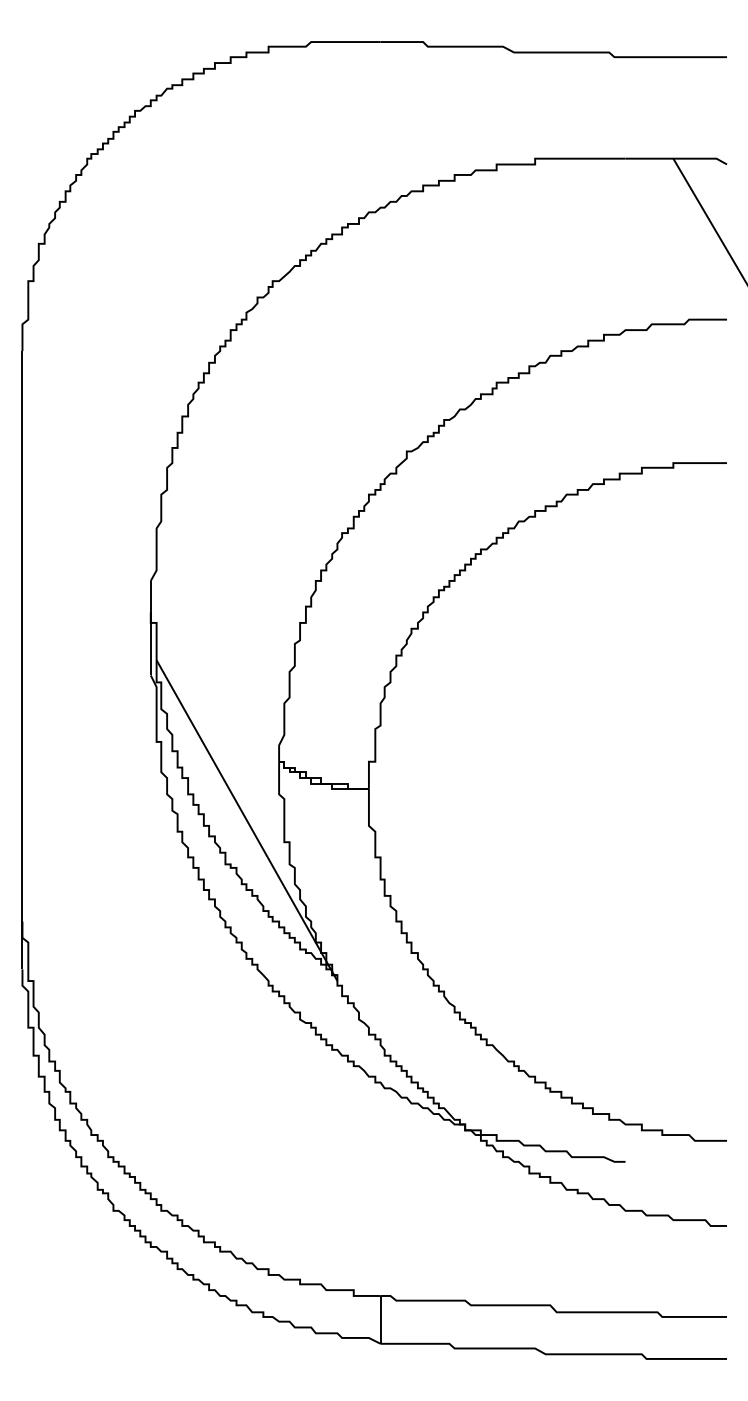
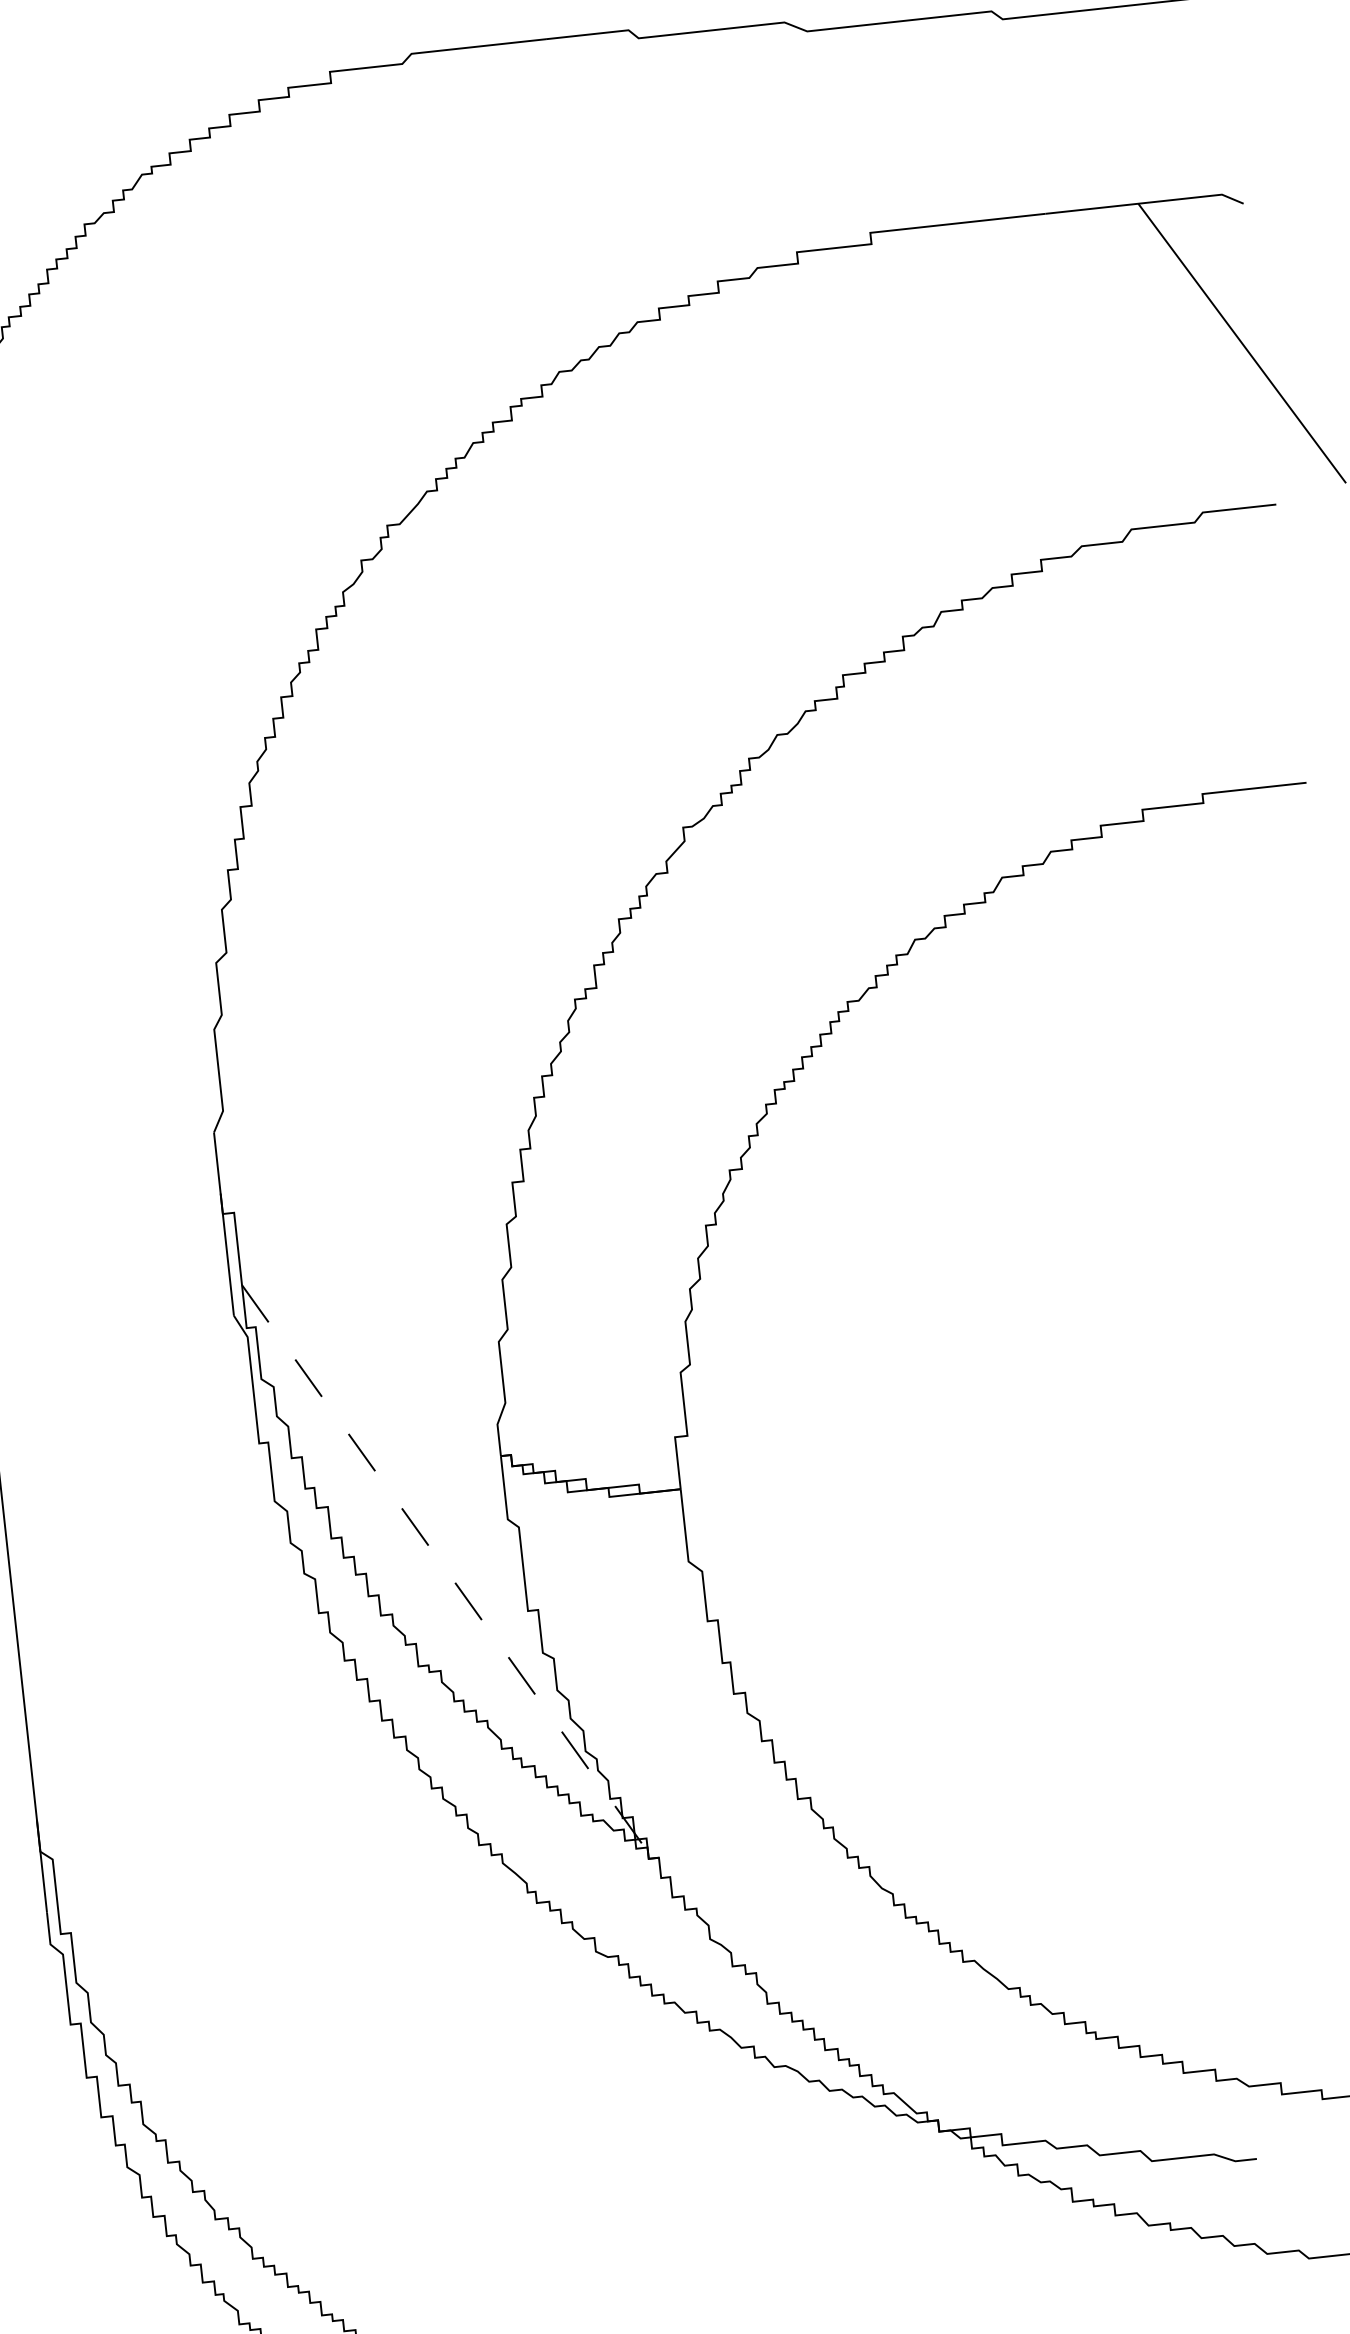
line: (247, 821) -> (452, 1578), solid -> dashed

